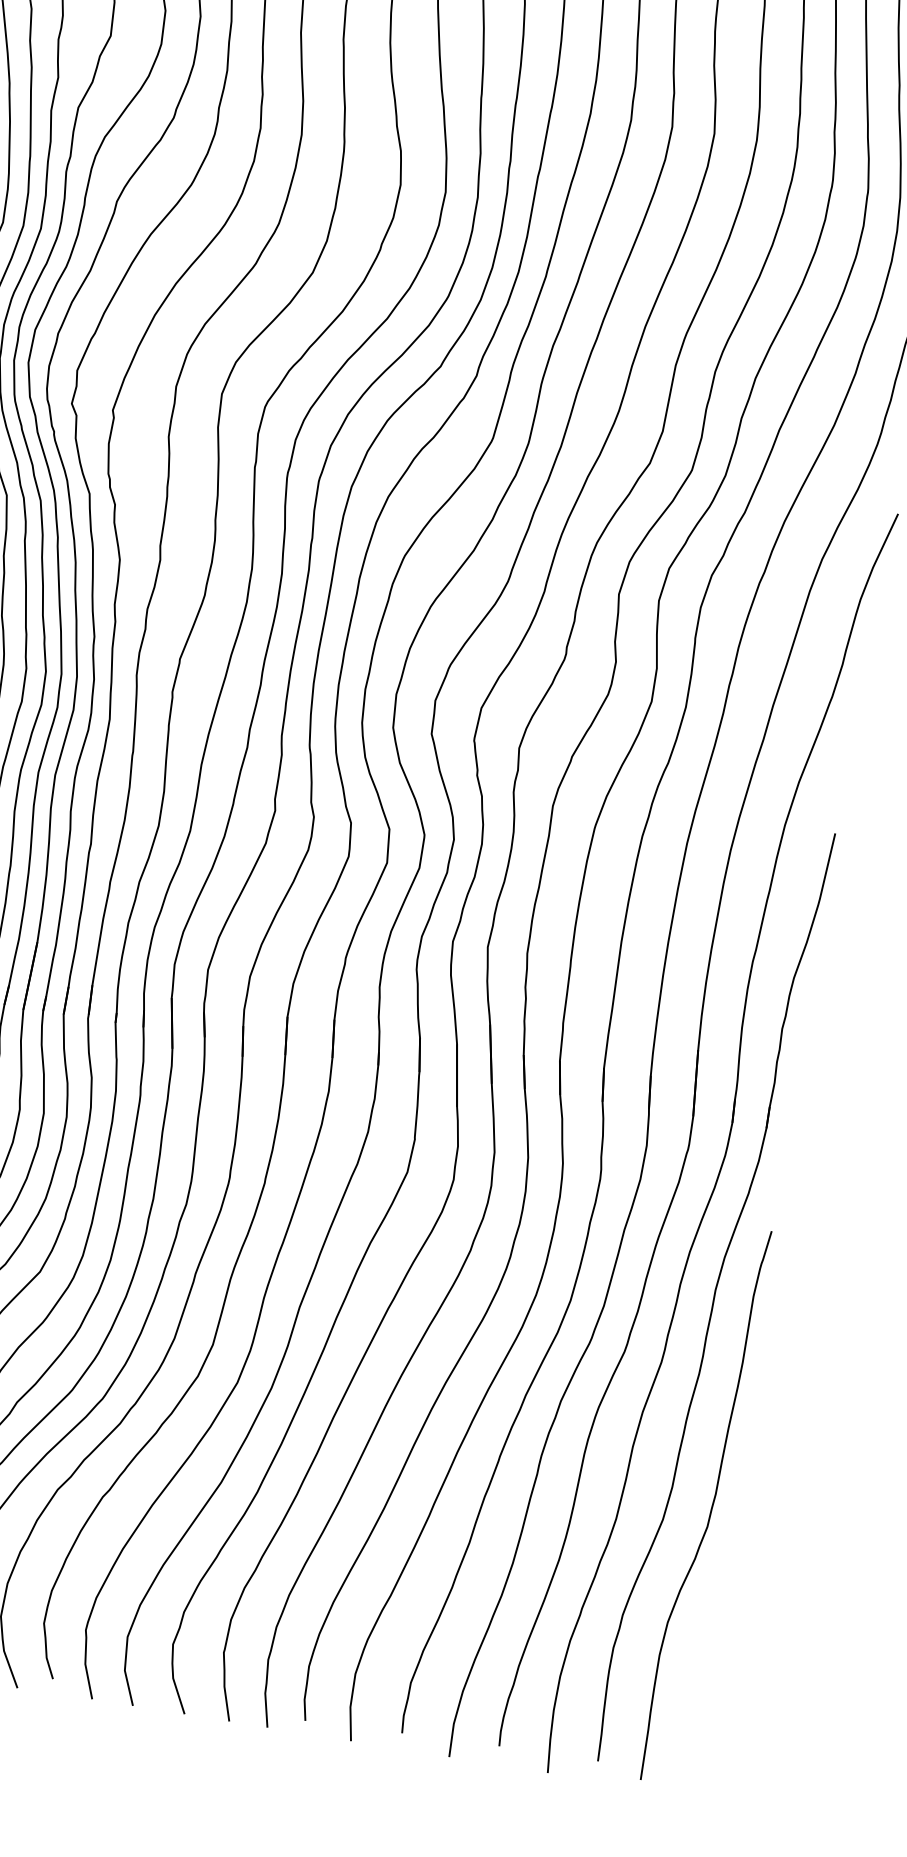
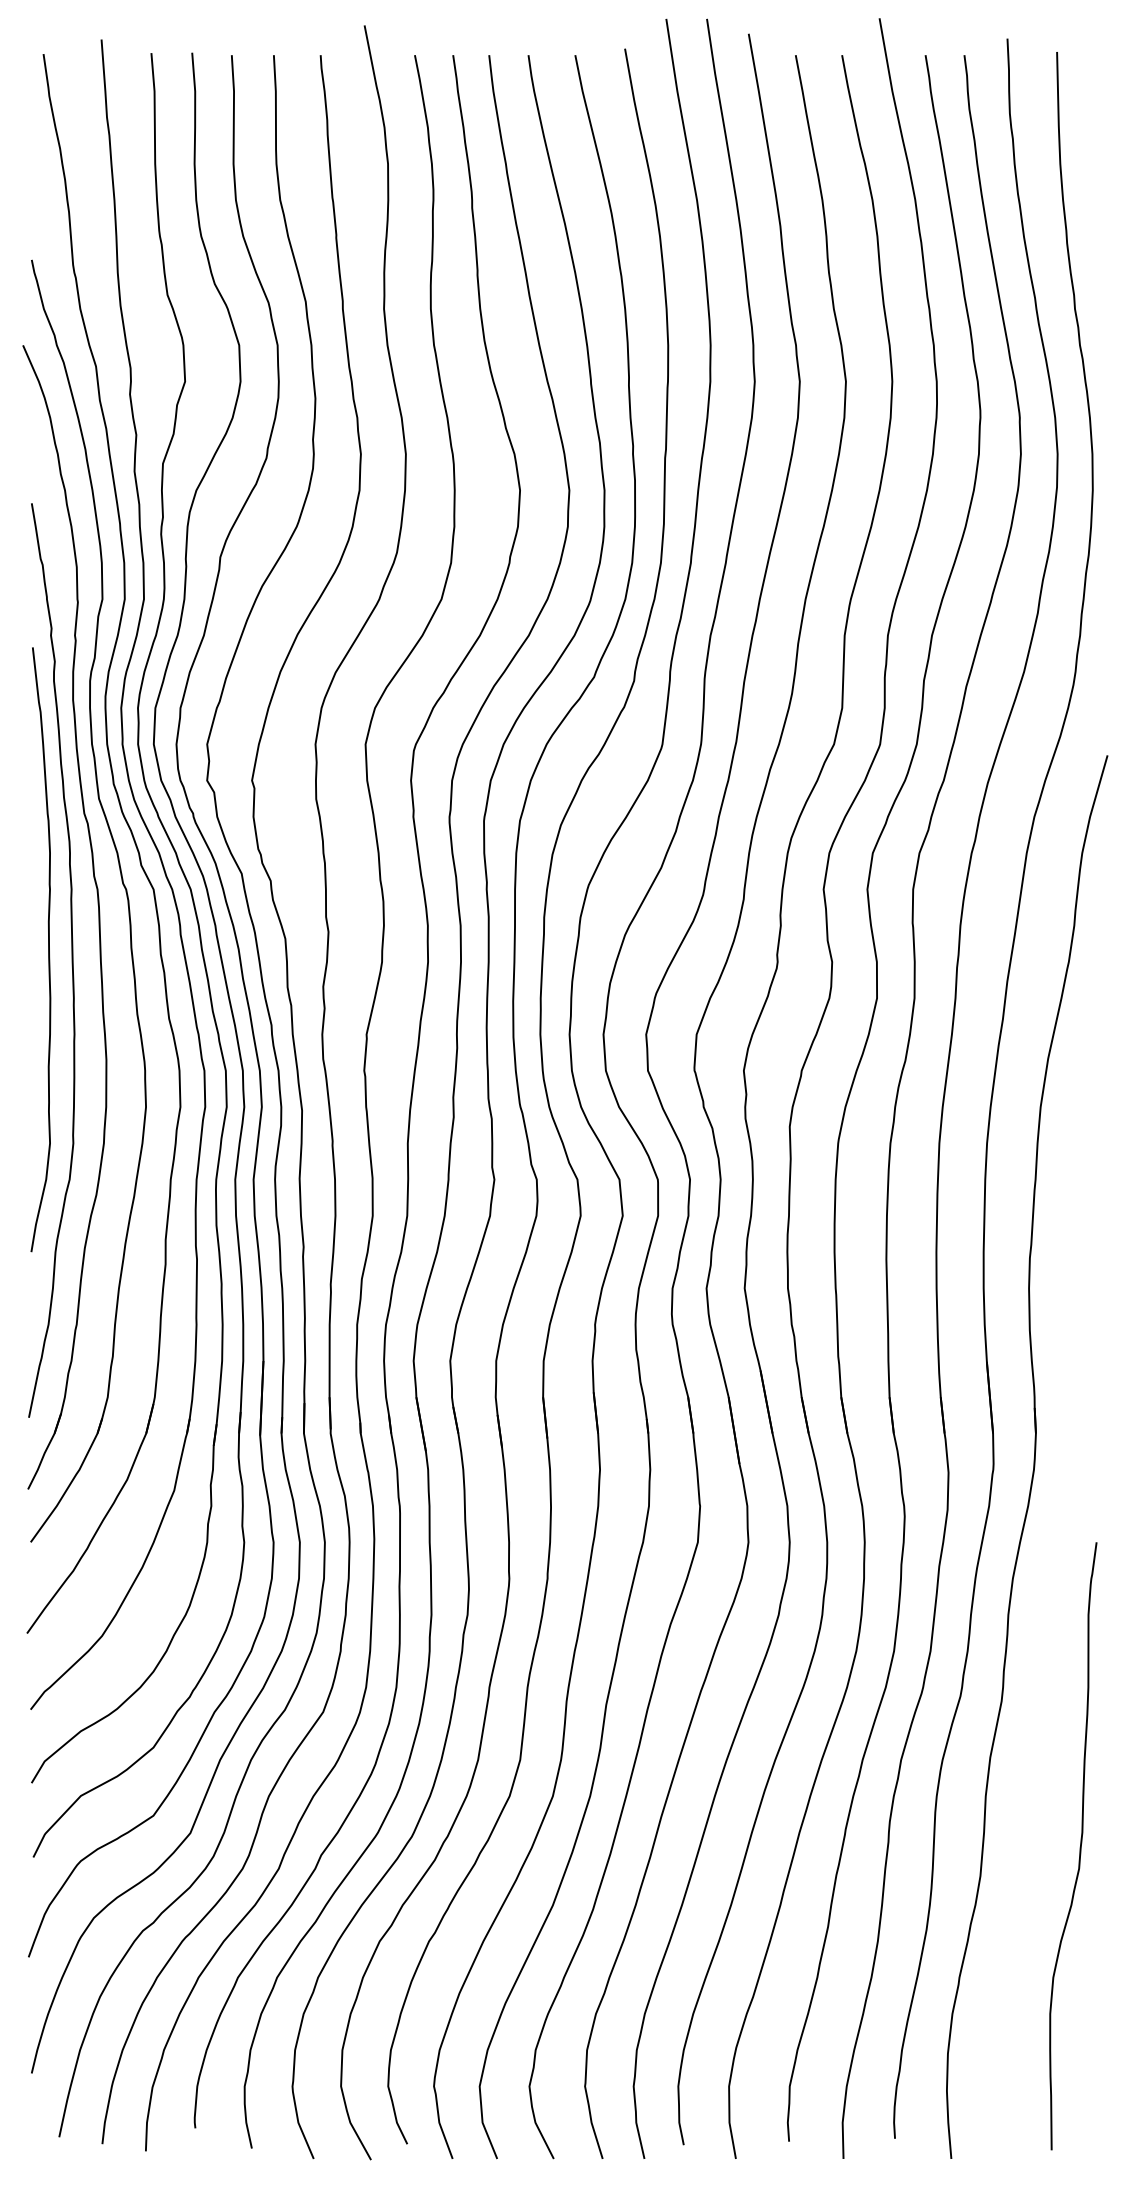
part: (715, 1297) -> (1047, 1622), removed

